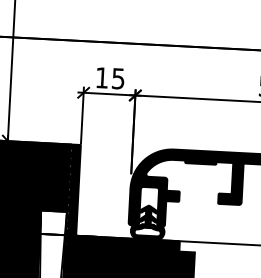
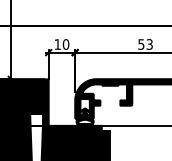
text: (117, 78) -> (65, 44), 15 -> 10

